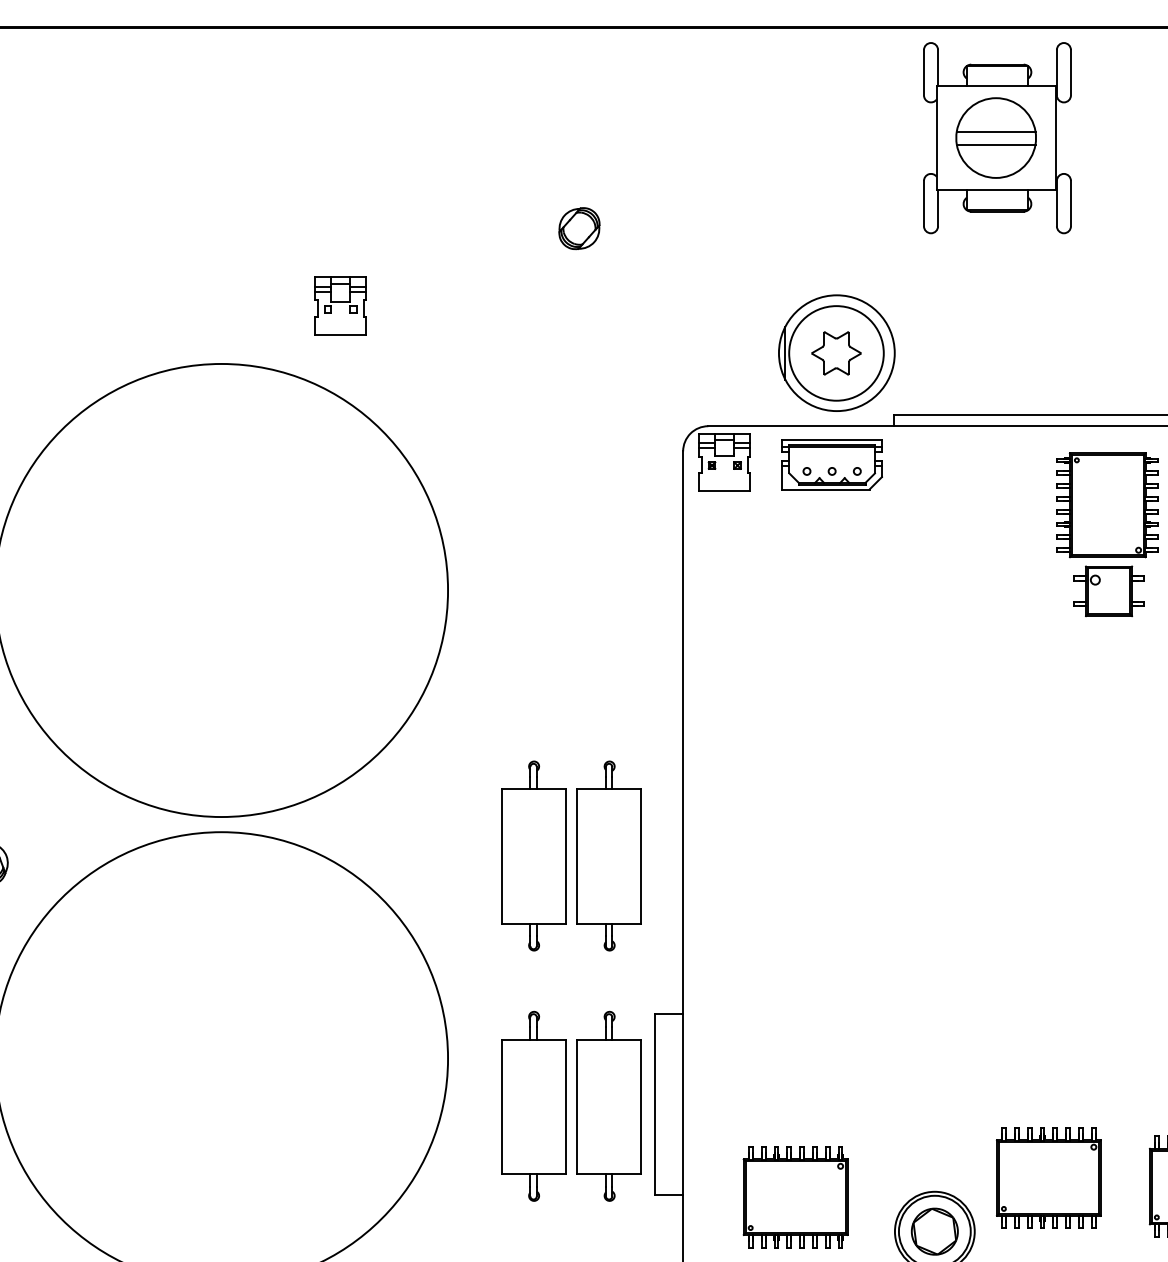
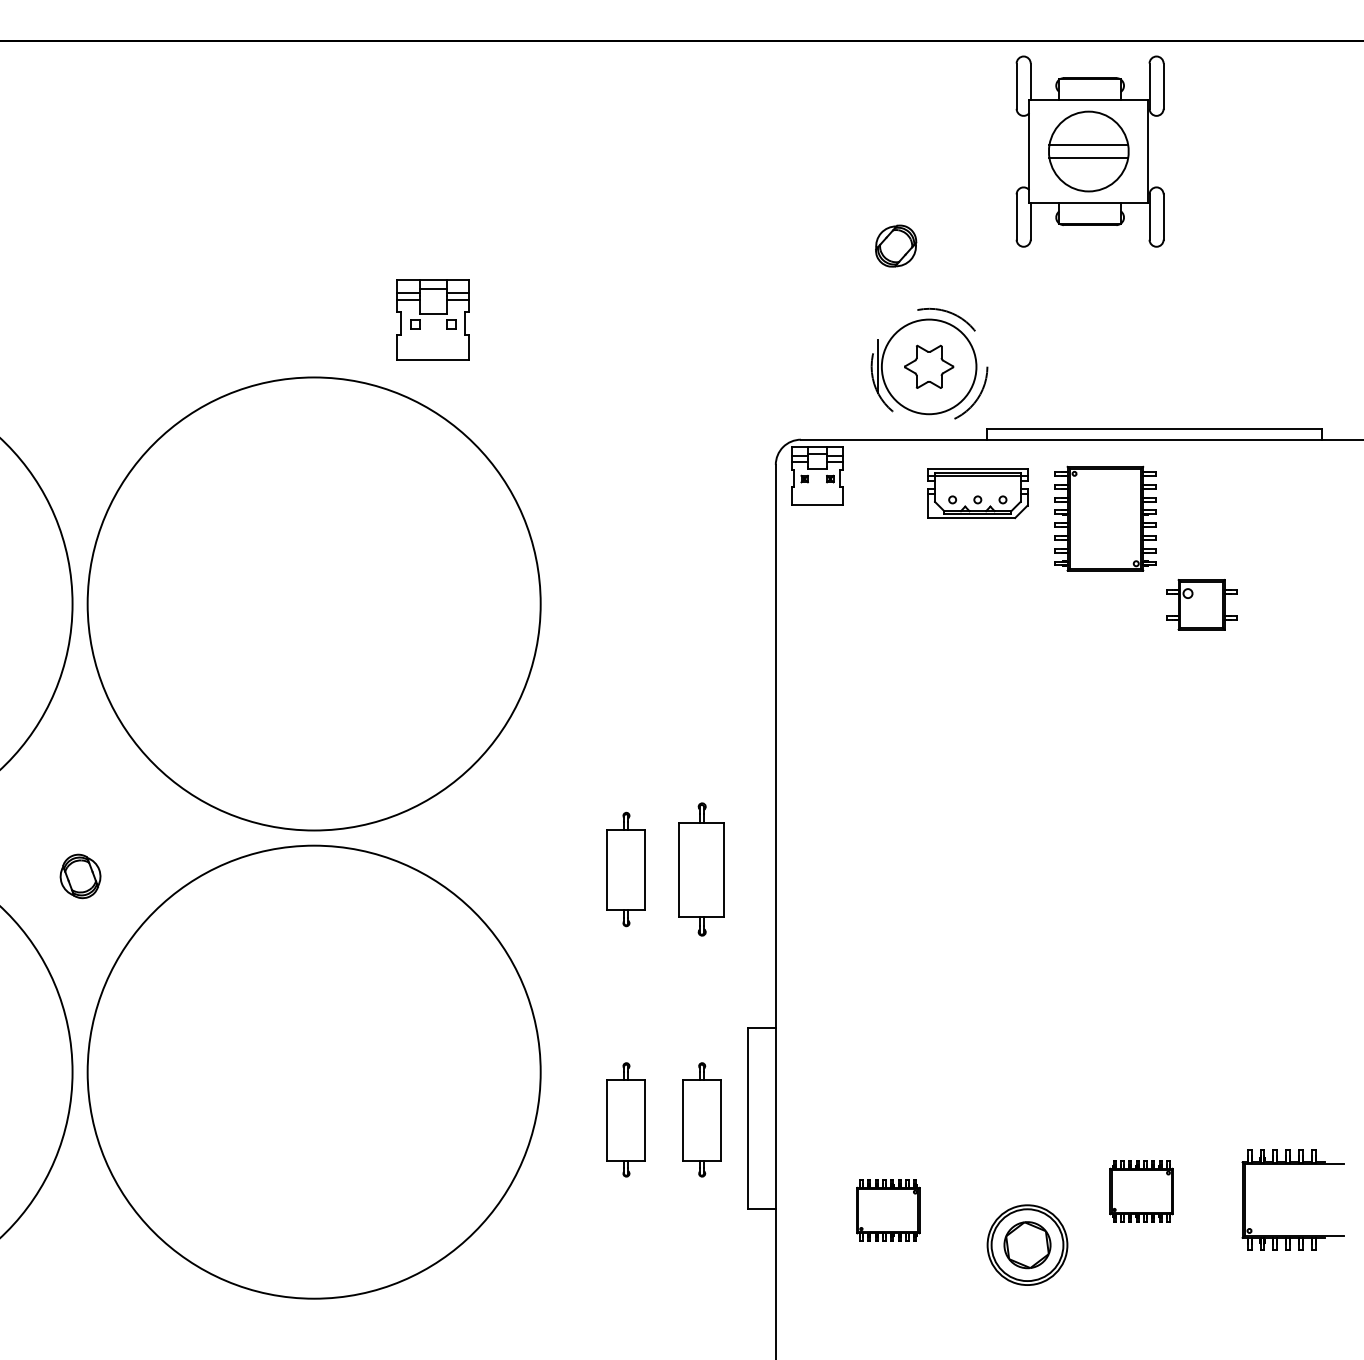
part: (579, 228) -> (896, 245), moved
part: (340, 306) -> (433, 319), size x1.4
circle: (836, 353) -> (929, 366), solid -> dashed
part: (831, 465) -> (977, 493), moved
part: (1107, 505) -> (1105, 518), moved
part: (532, 856) -> (625, 869), size x0.6
part: (608, 856) -> (701, 869), size x0.7
part: (532, 1106) -> (625, 1119), size x0.6
part: (608, 1106) -> (701, 1119), size x0.6
part: (1048, 1178) -> (1141, 1191), size x0.6
part: (795, 1197) -> (888, 1210), size x0.6

